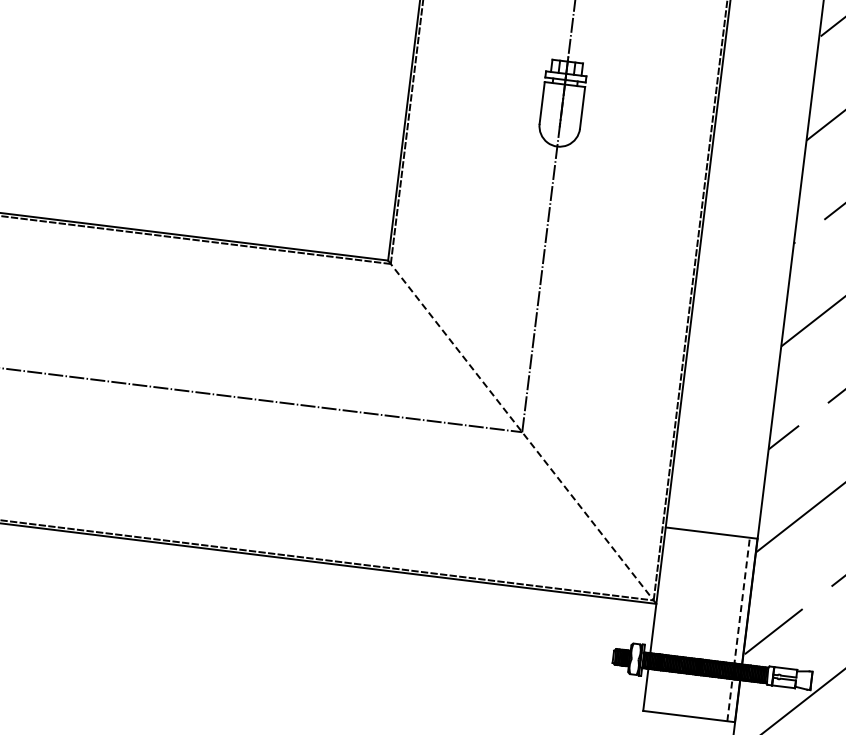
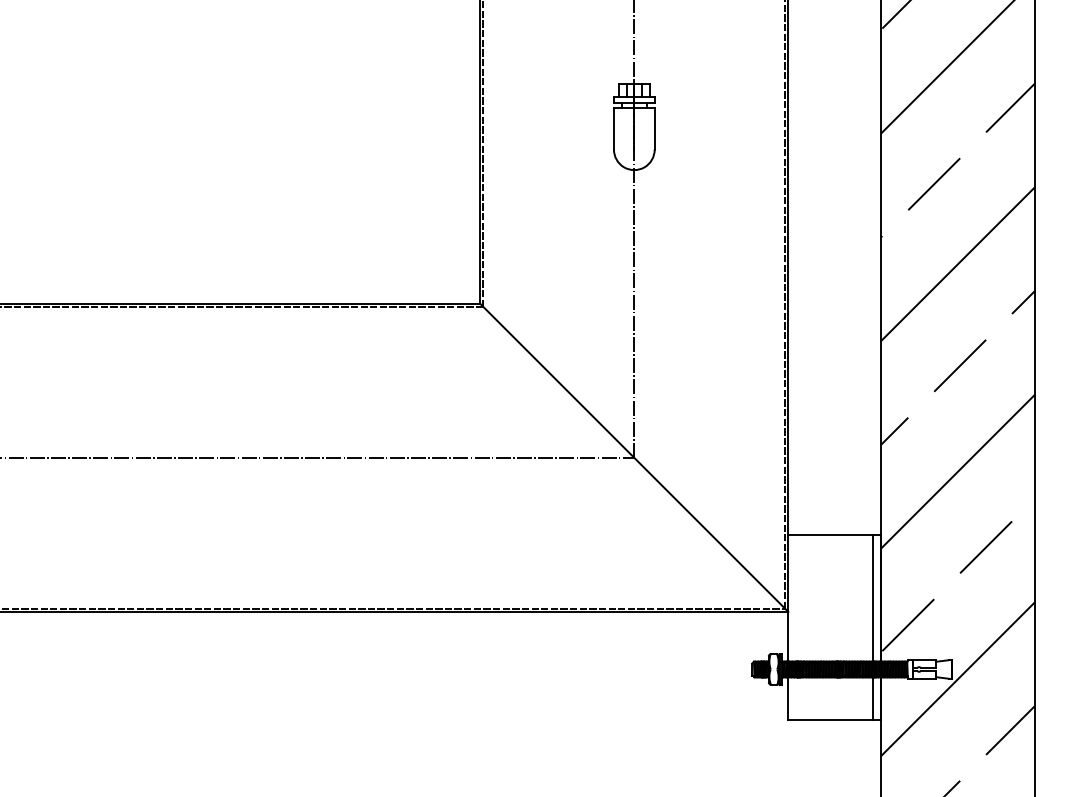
line: (522, 431) -> (634, 457), dashed -> solid
line: (739, 628) -> (873, 626), dashed -> solid

